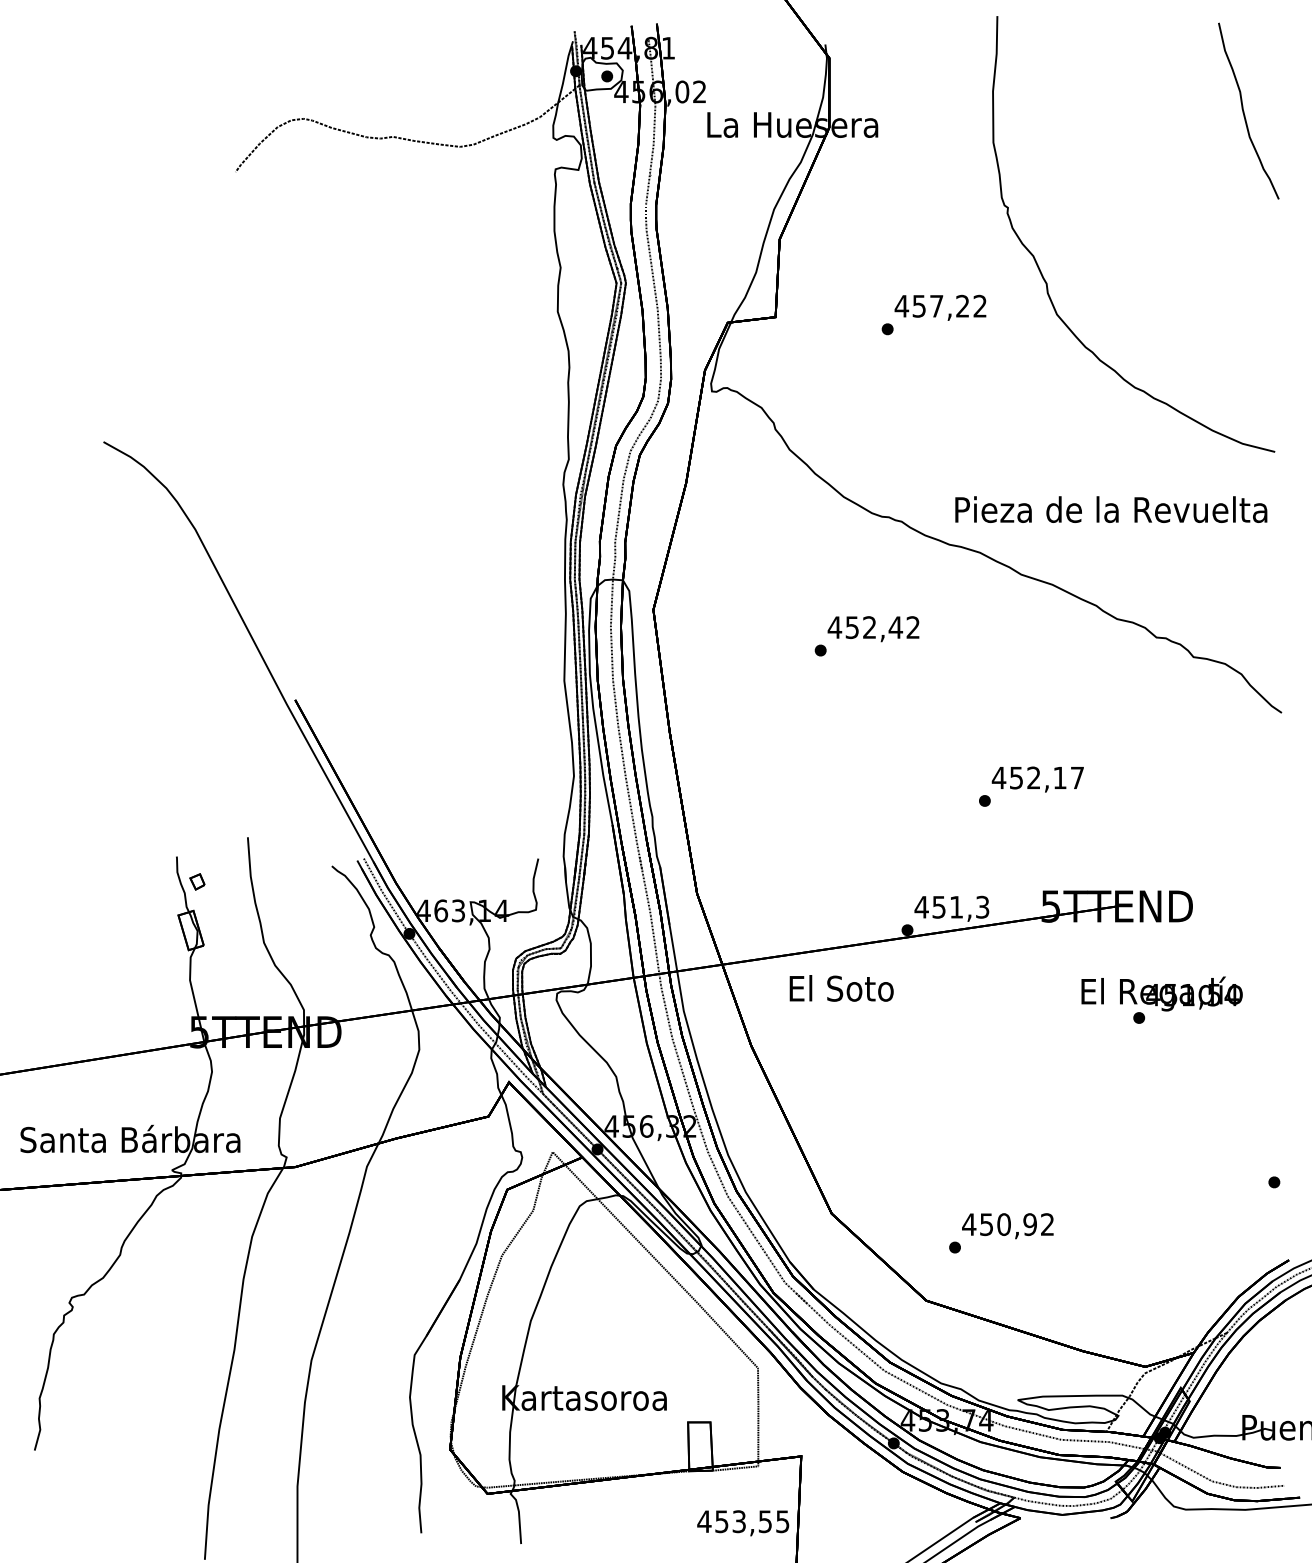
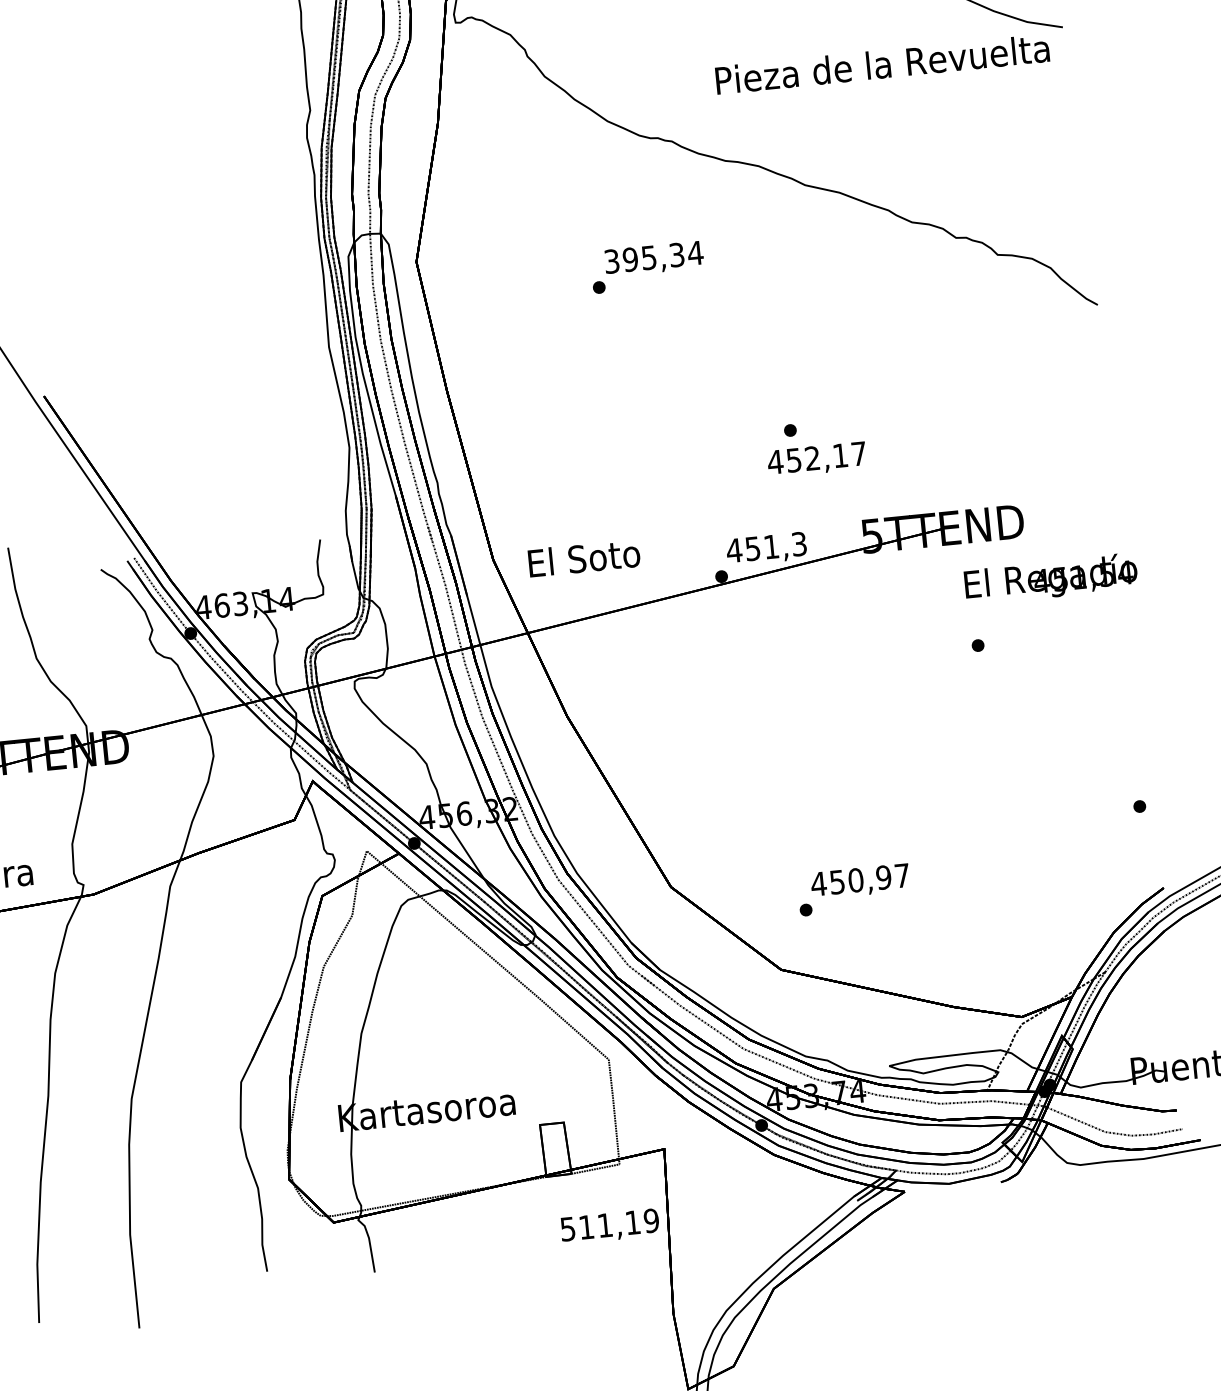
text: (1111, 509) -> (882, 64), moved
text: (873, 627) -> (653, 257), 452,42 -> 395,34
text: (1037, 779) -> (816, 459), moved
text: (841, 988) -> (584, 558), moved
text: (1161, 993) -> (1050, 578), moved
text: (1047, 1224) -> (902, 875), 450,92 -> 450,97
text: (743, 1521) -> (609, 1224), 453,55 -> 511,19

